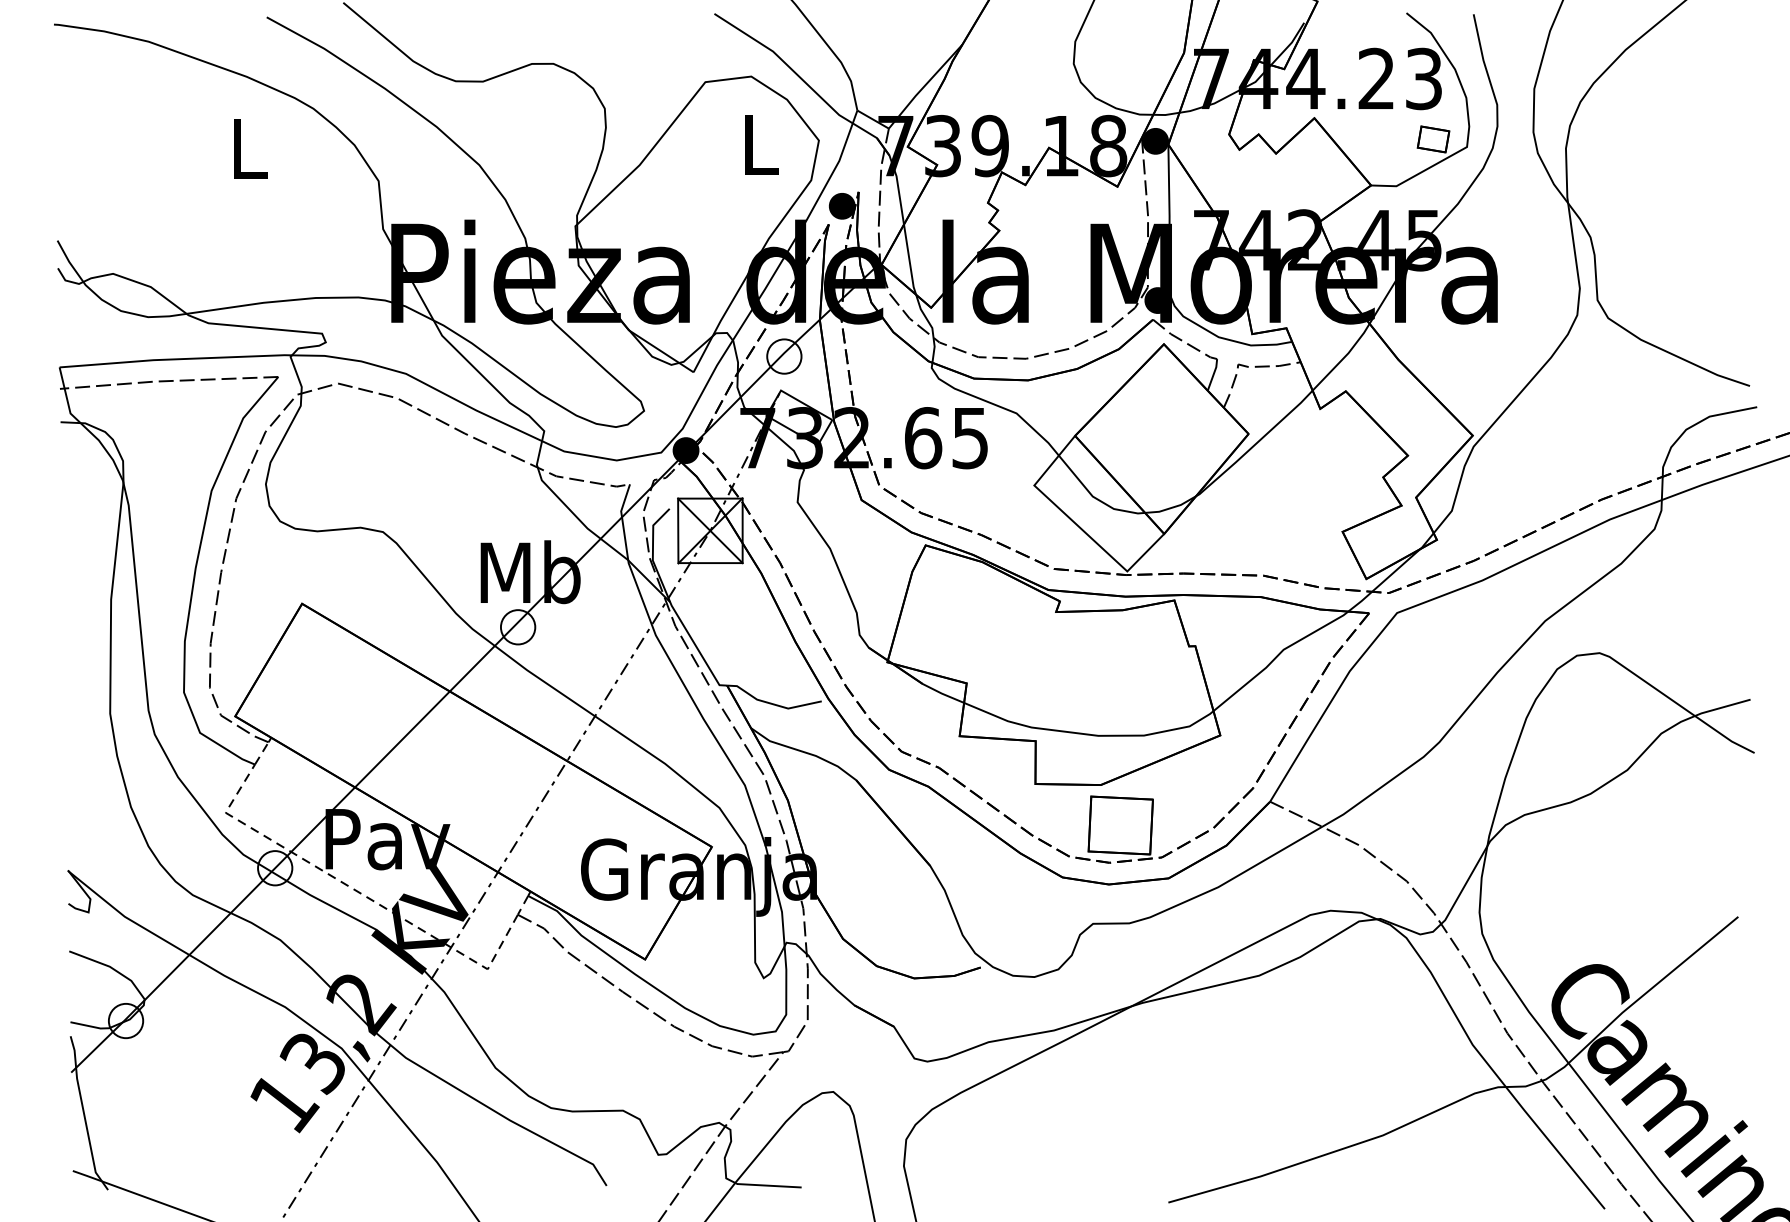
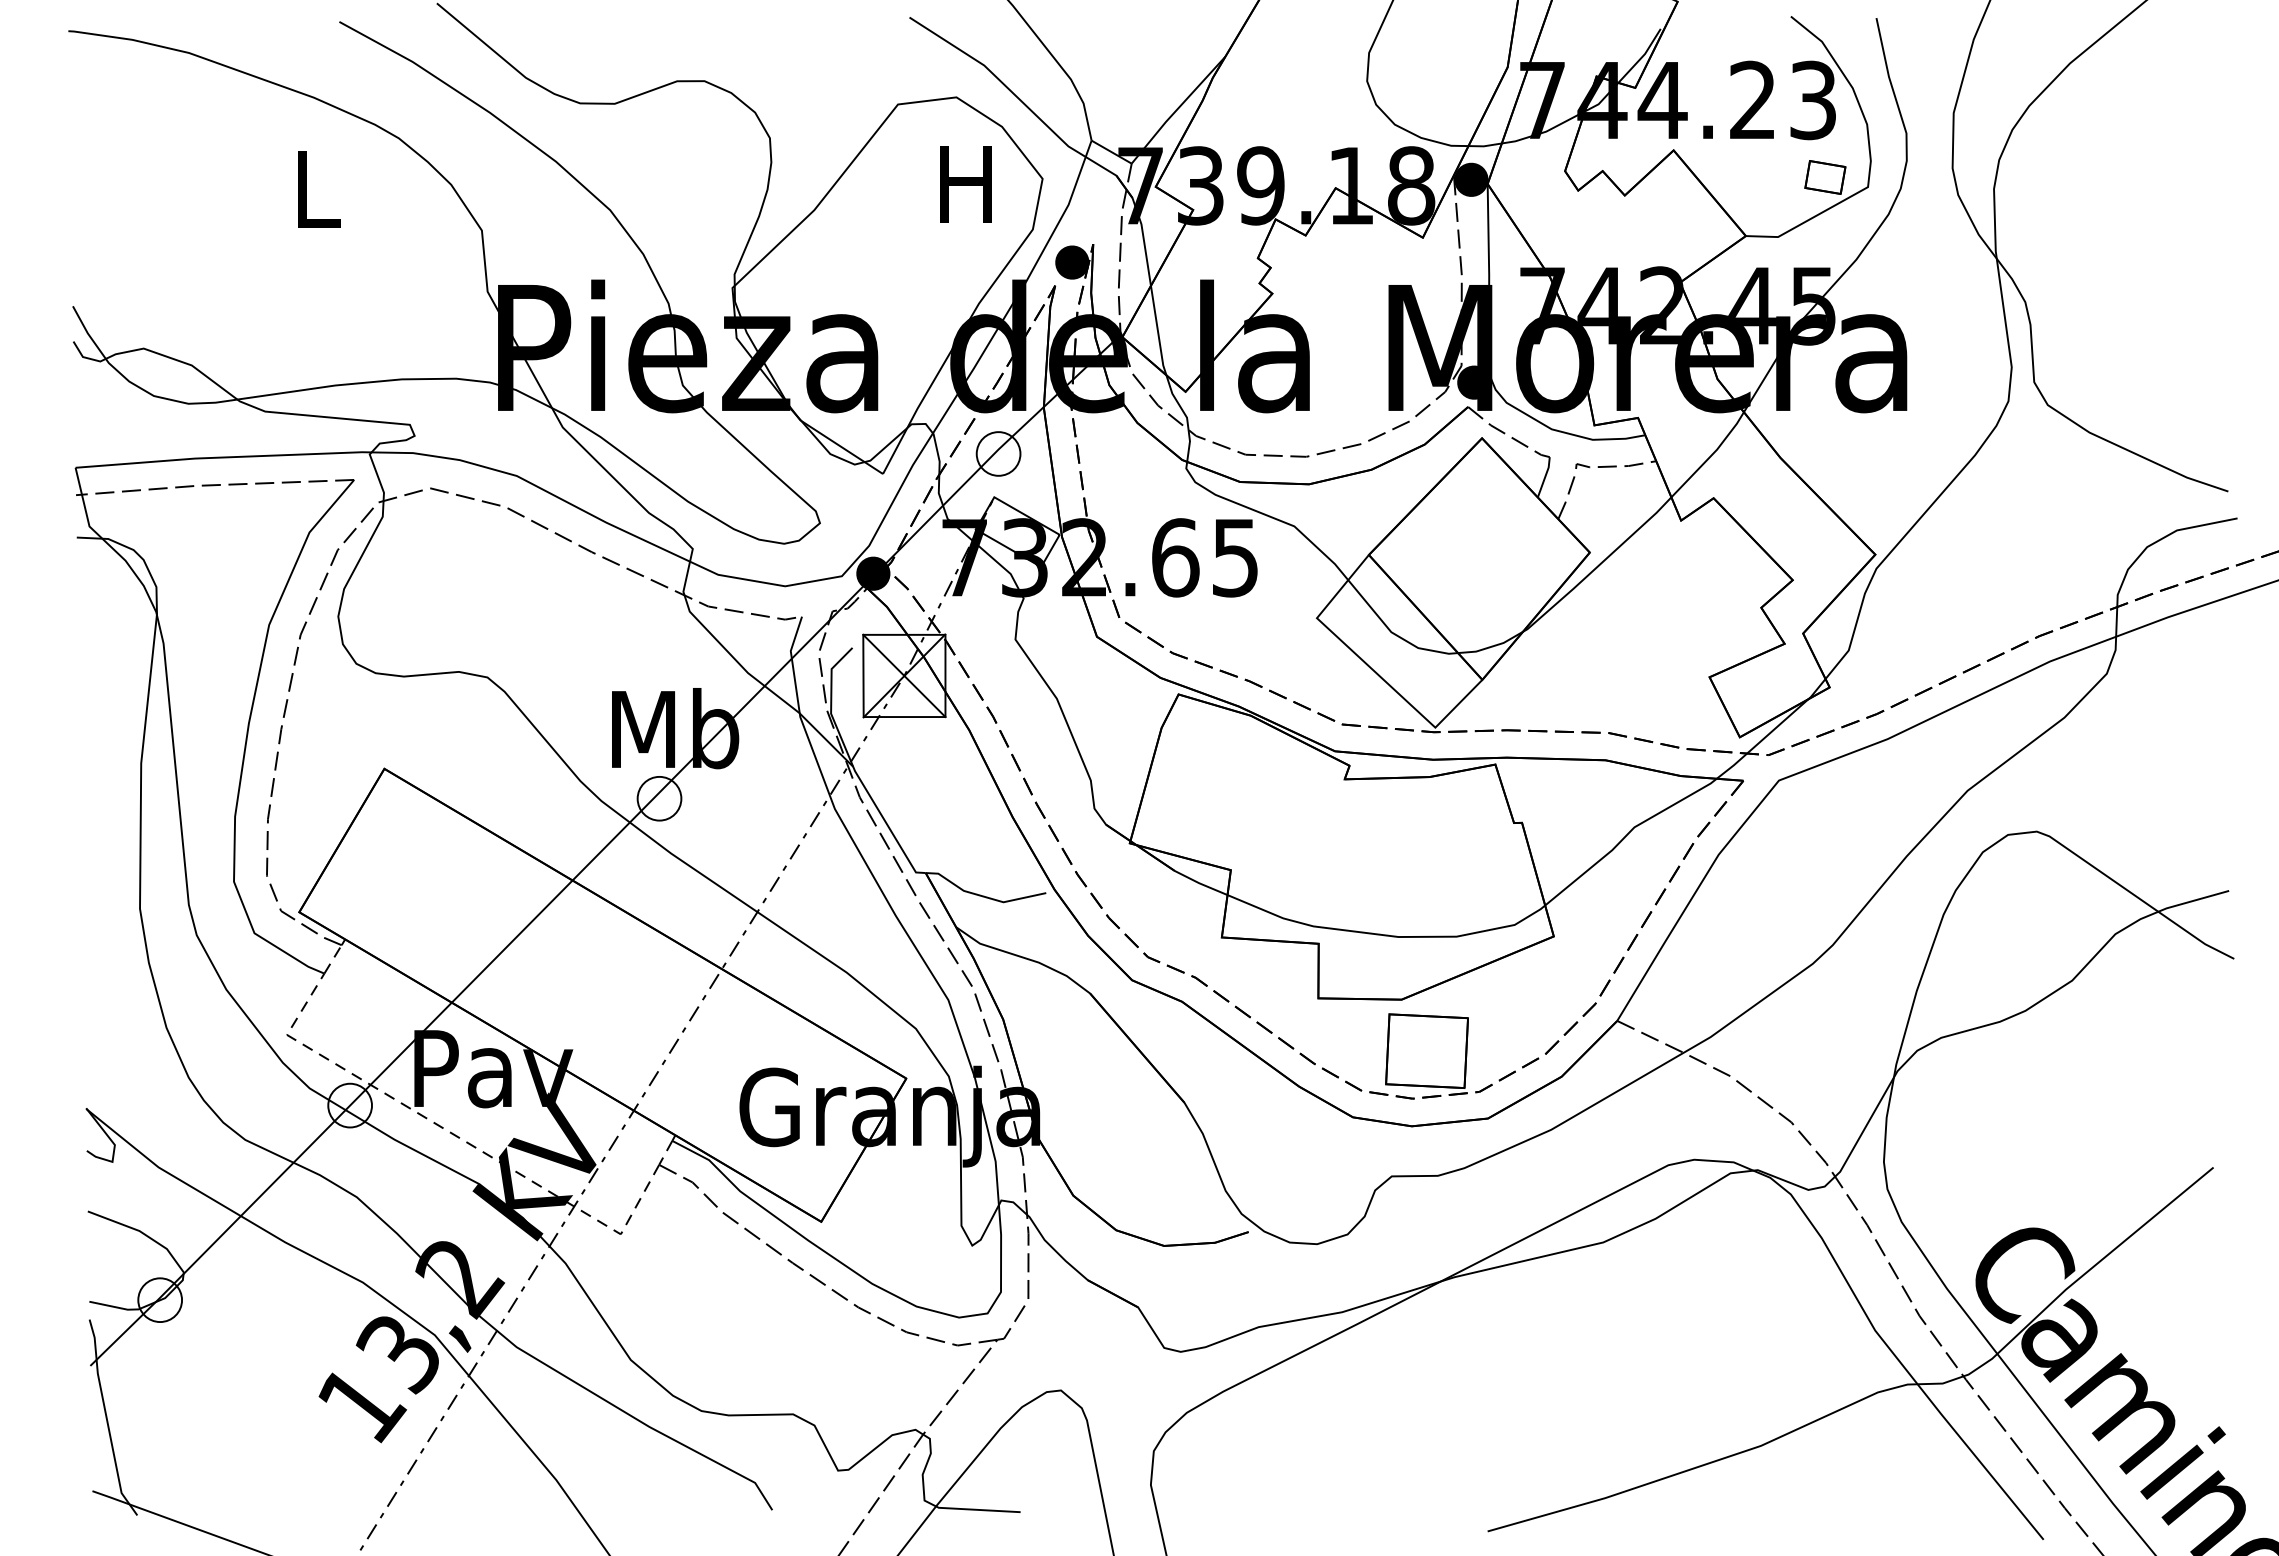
text: (758, 144) -> (965, 184), L -> H

